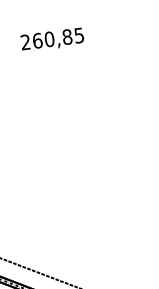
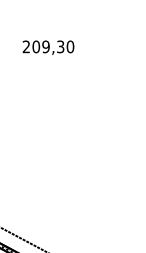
text: (58, 37) -> (53, 46), 260,85 -> 209,30

